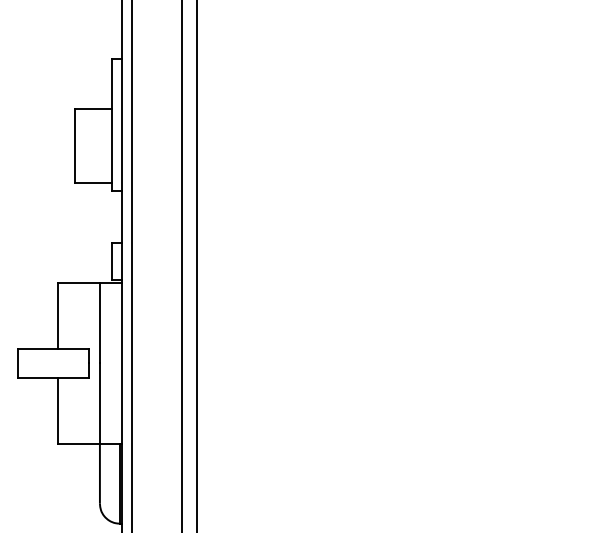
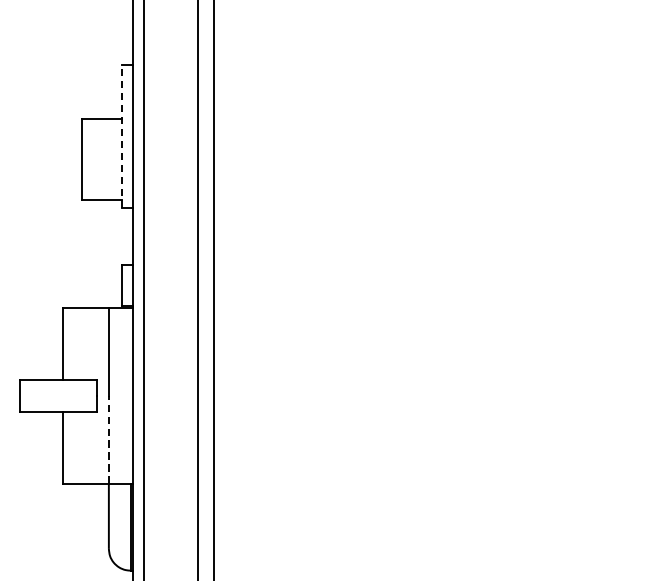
line: (112, 125) -> (122, 136), solid -> dashed
line: (99, 403) -> (108, 439), solid -> dashed

